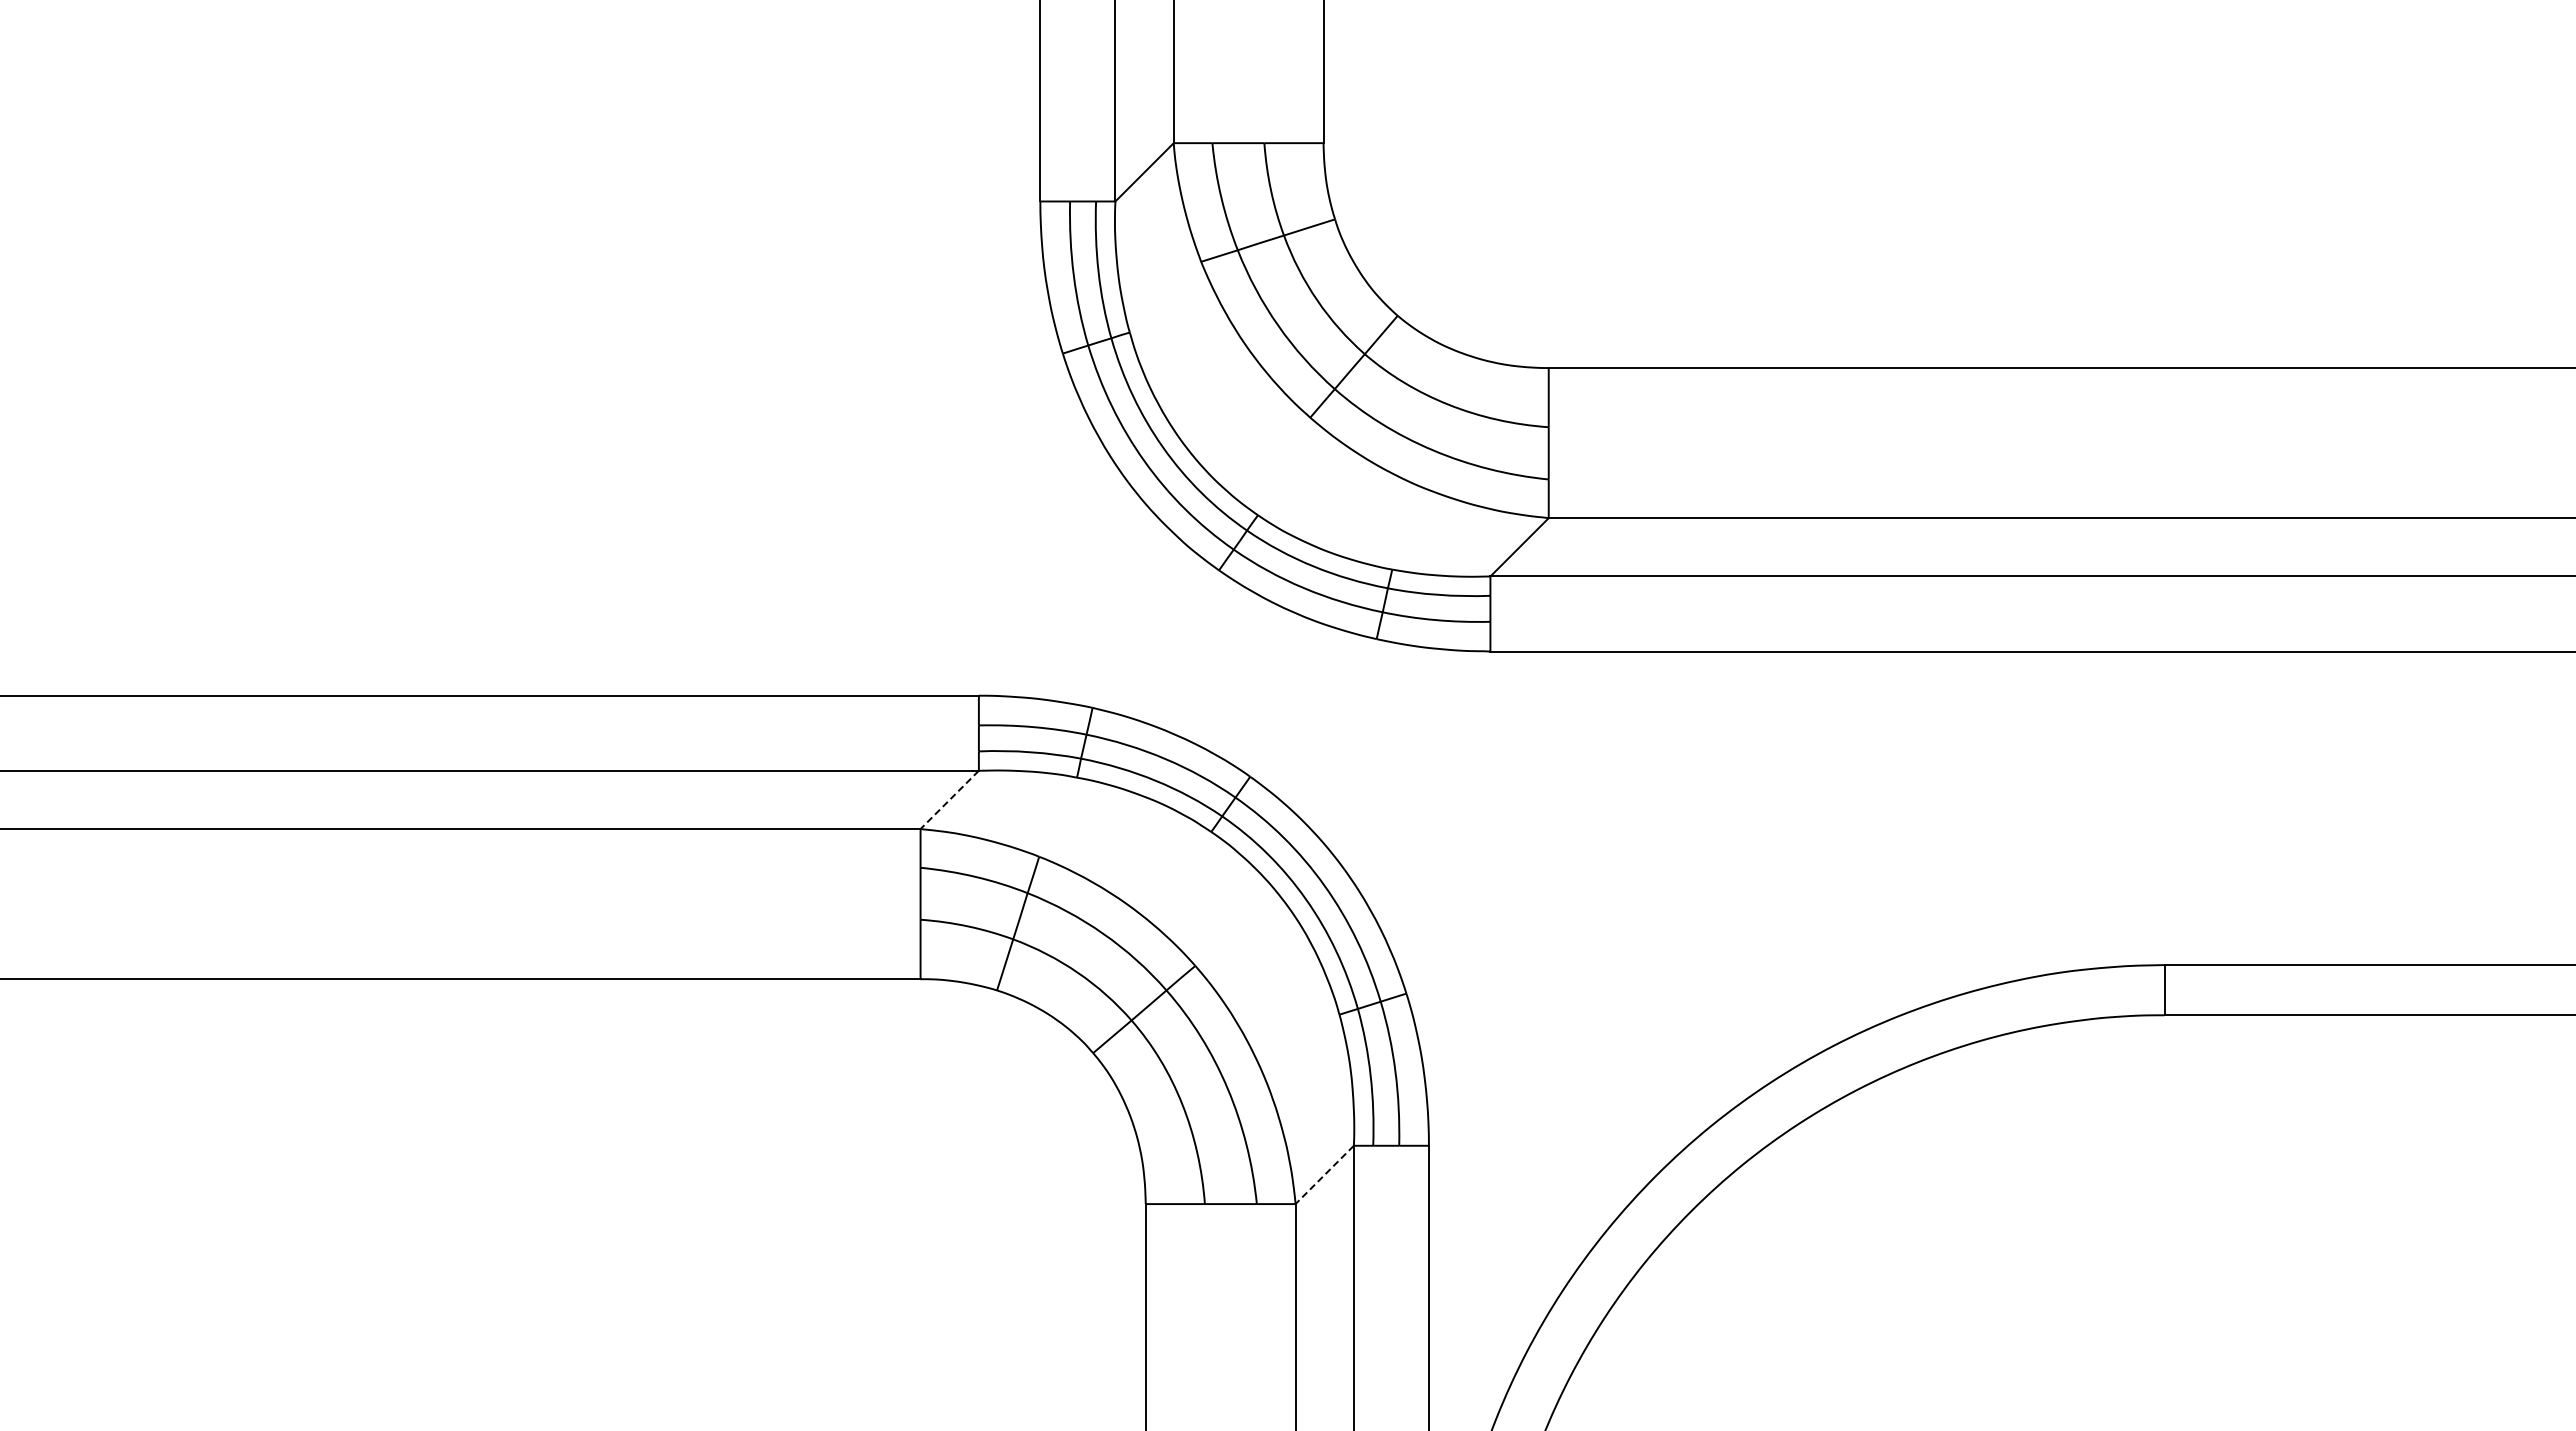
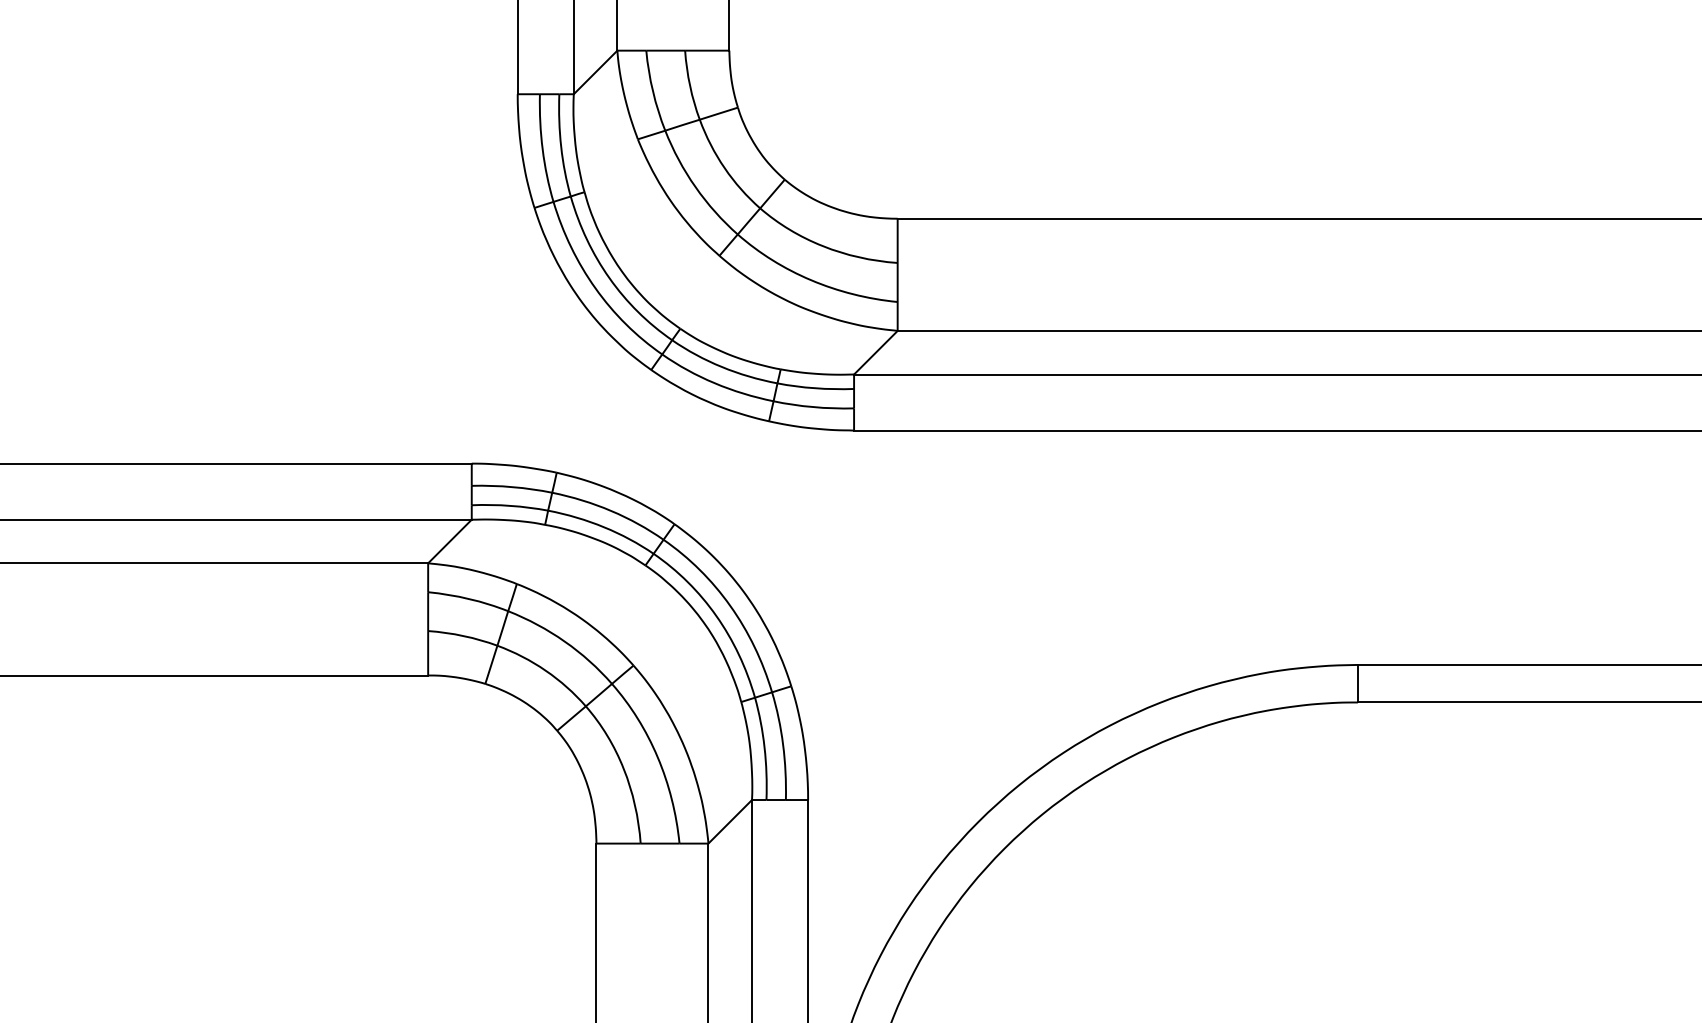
line: (949, 800) -> (449, 541), dashed -> solid
line: (1324, 1175) -> (730, 822), dashed -> solid

